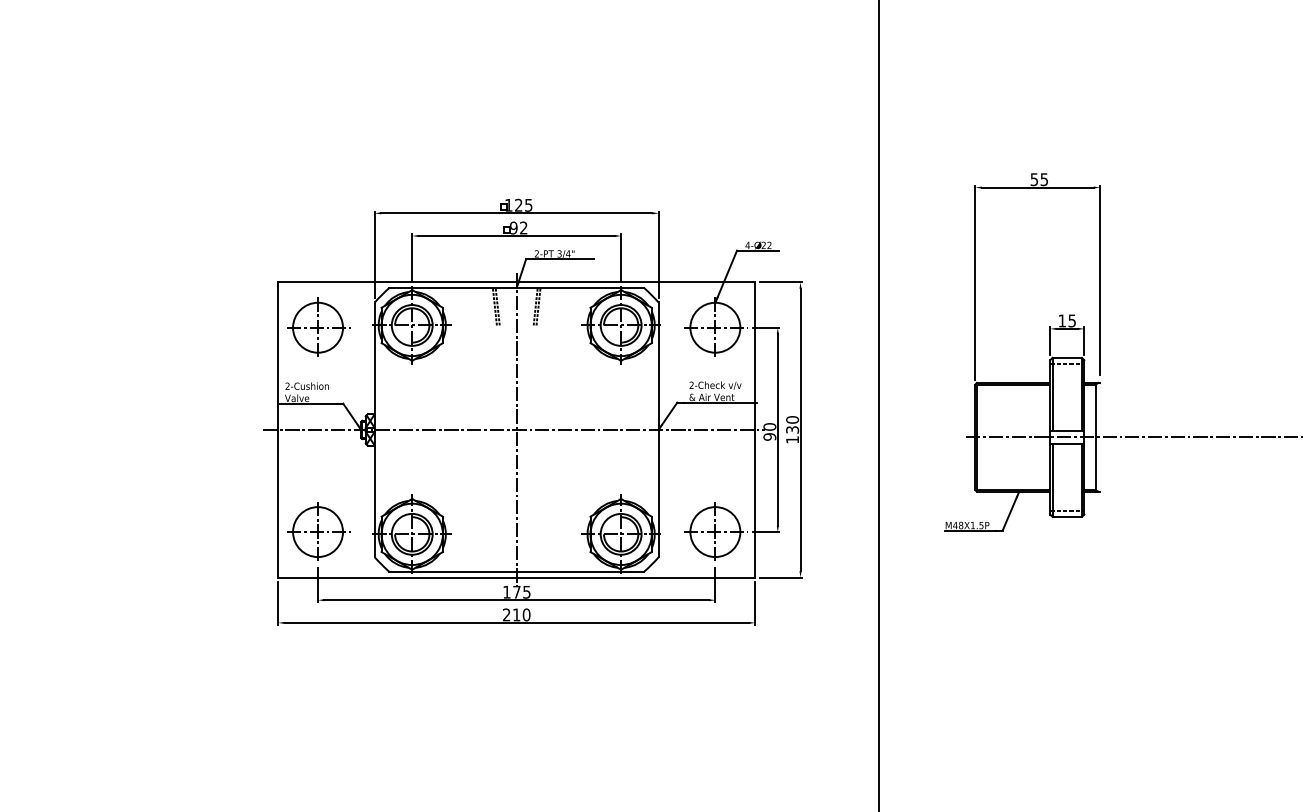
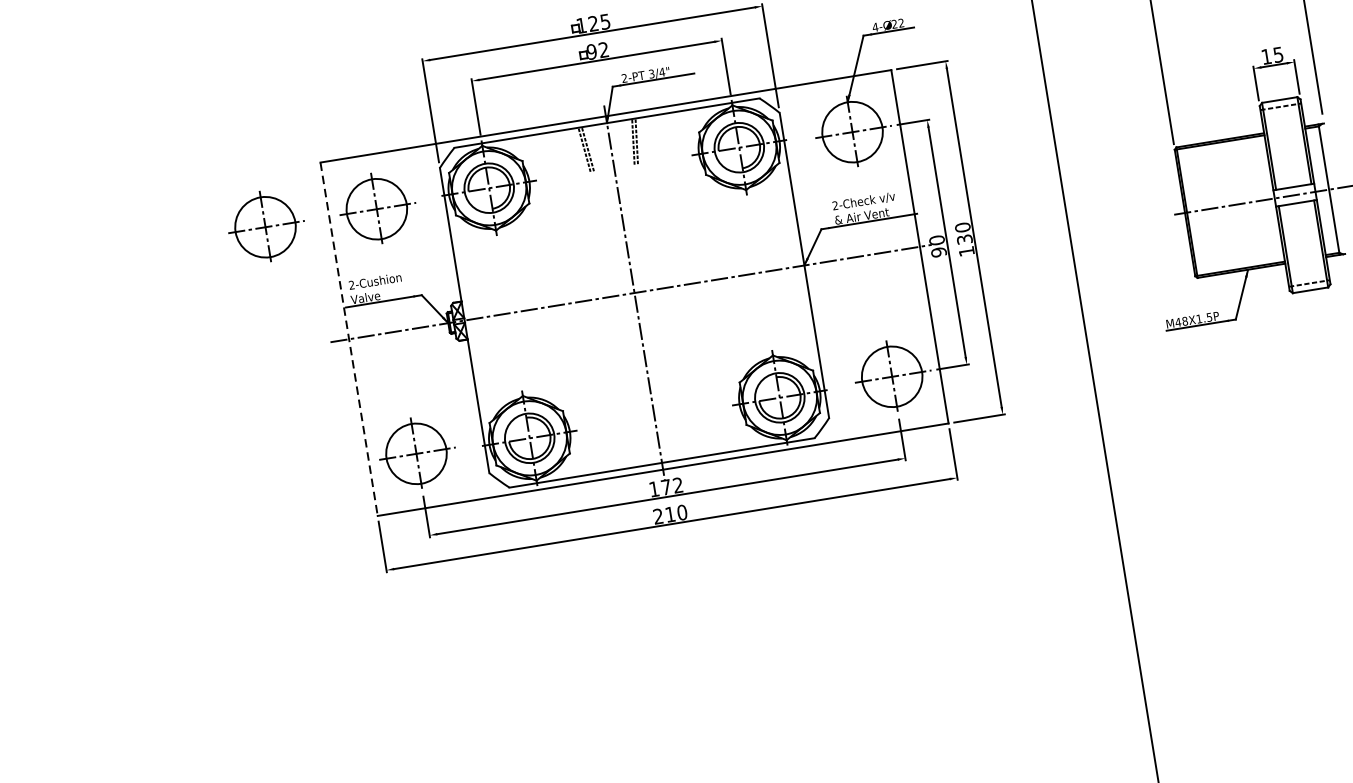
part: (225, 326) -> (265, 225), added
line: (278, 429) -> (349, 338), solid -> dashed
text: (526, 591) -> (677, 484), 175 -> 172

